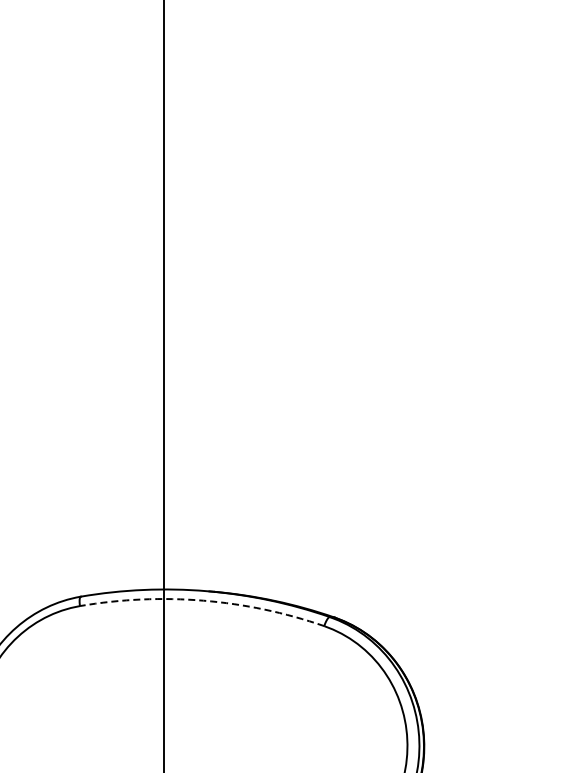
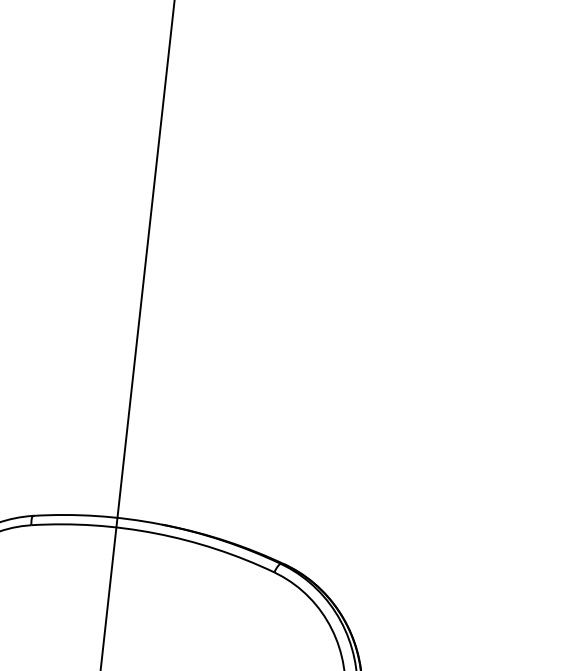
arc: (203, 600) -> (155, 533), dashed -> solid

